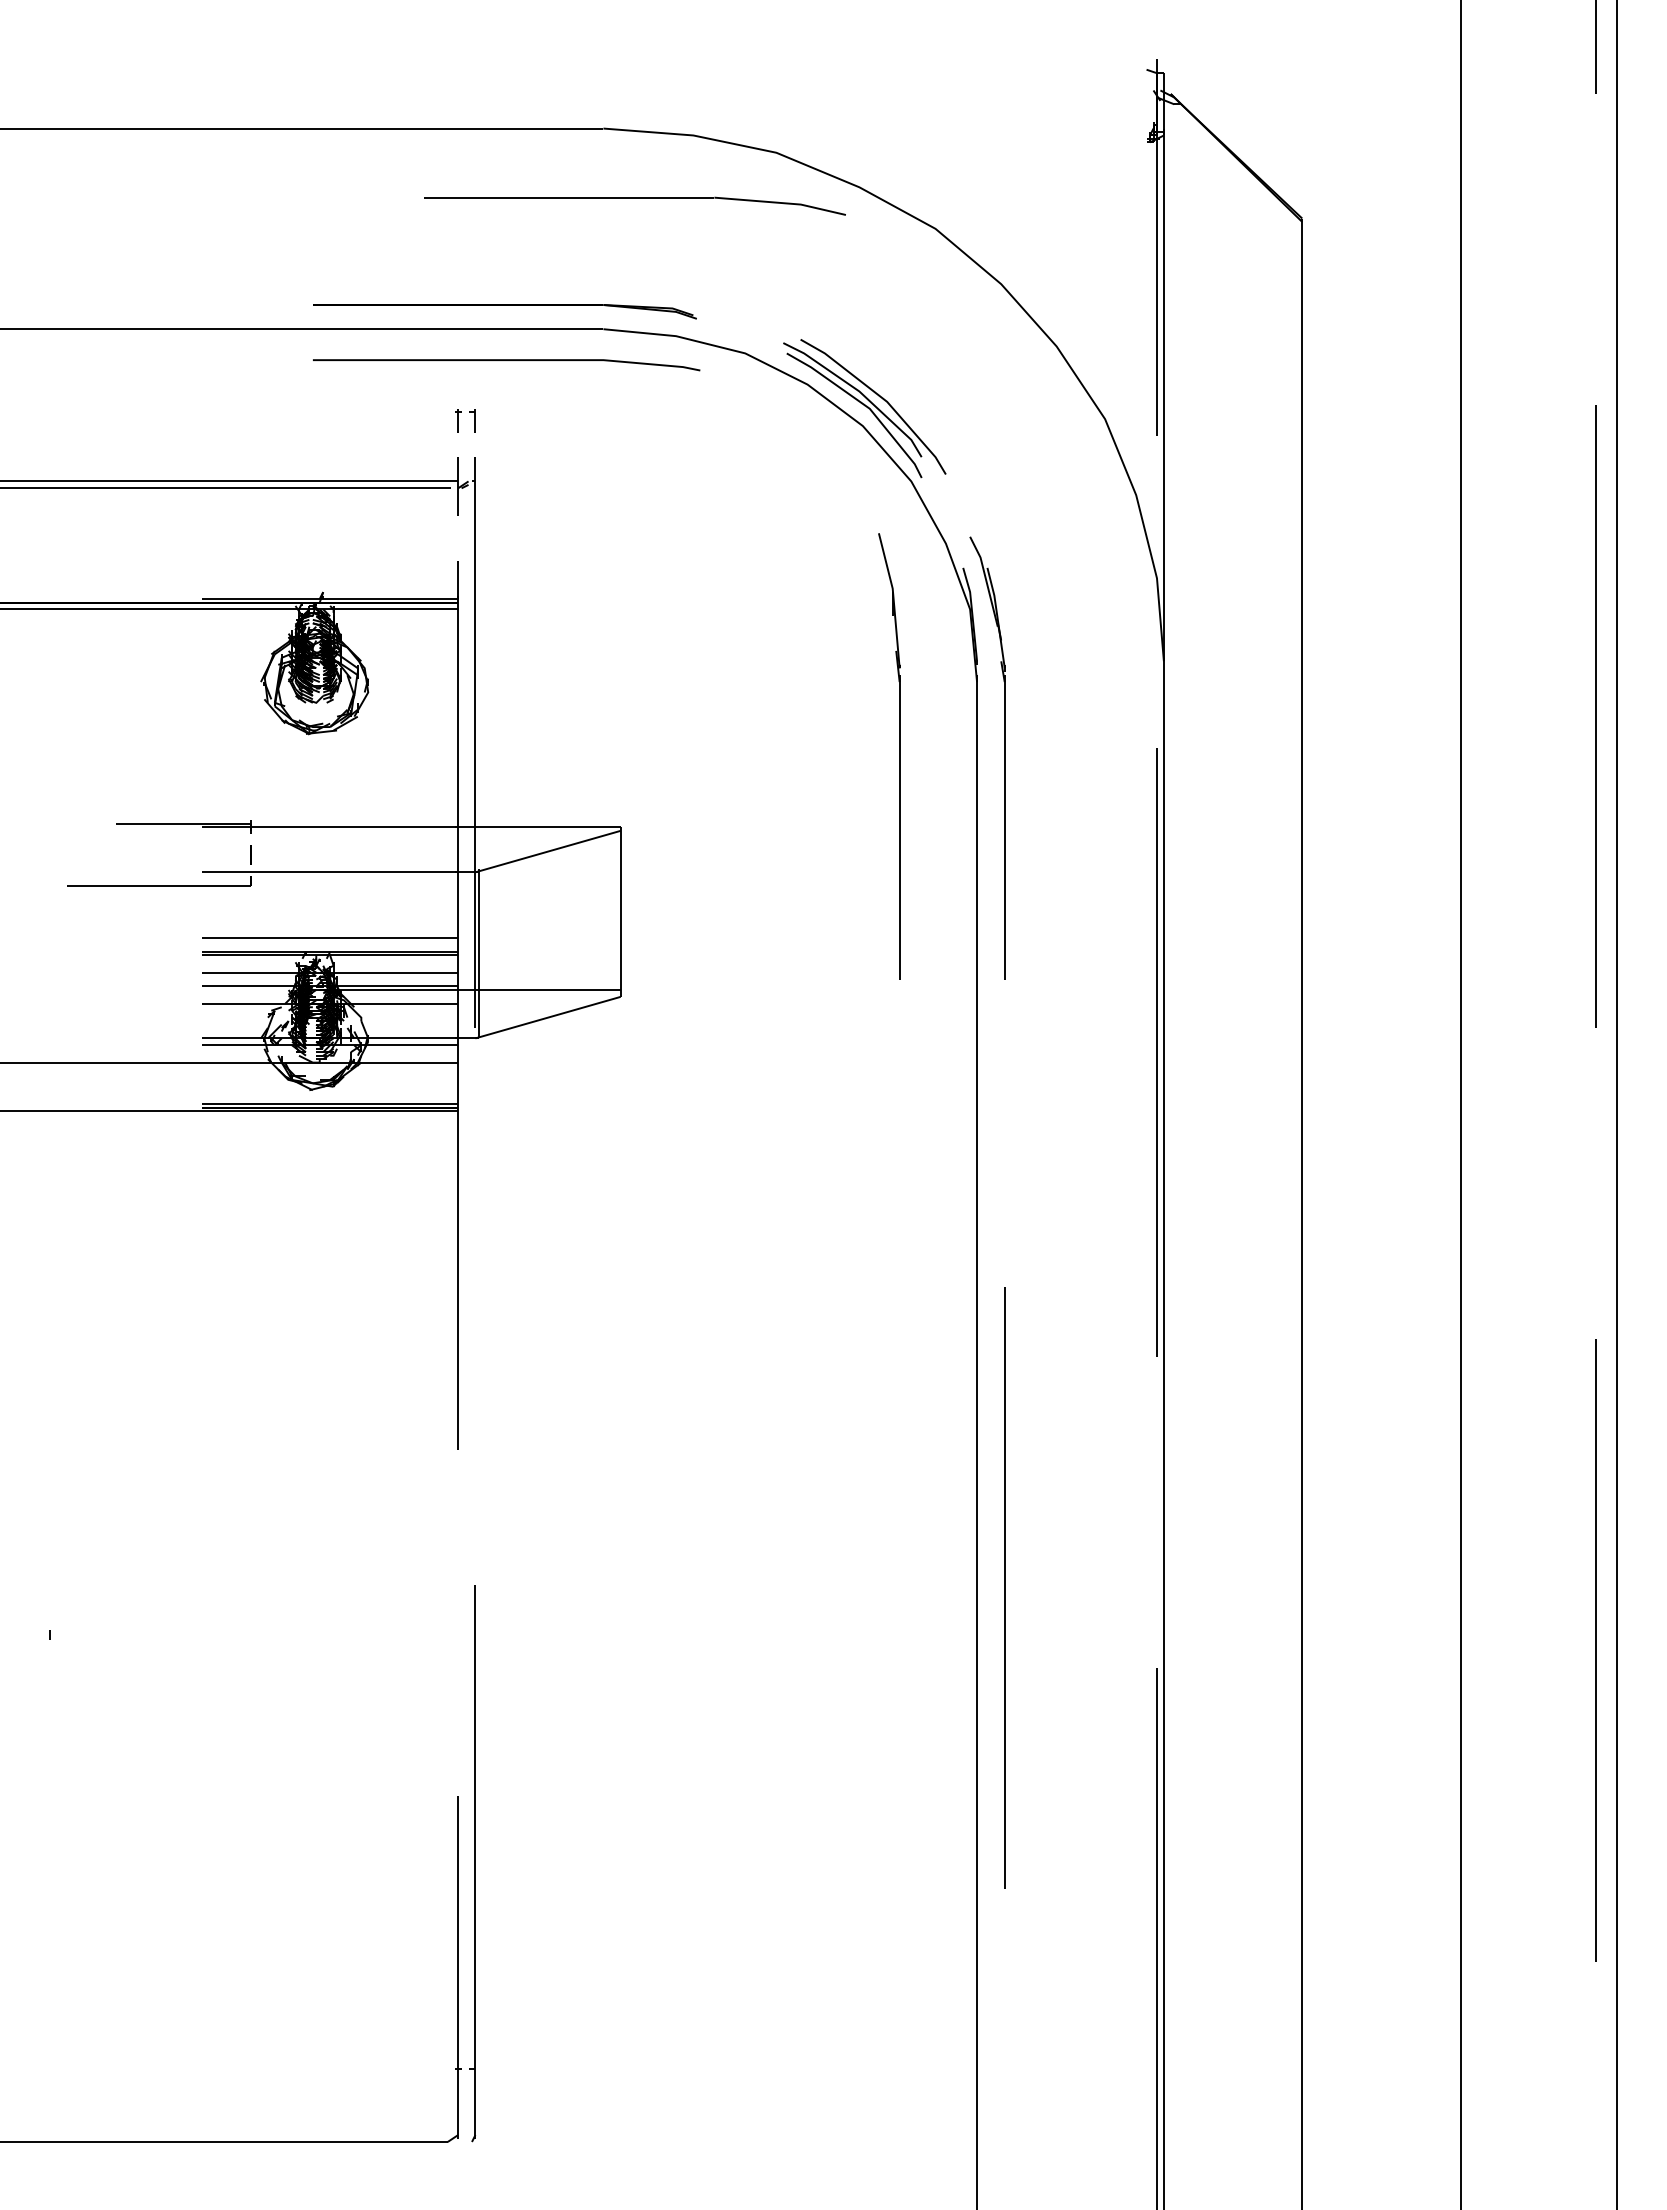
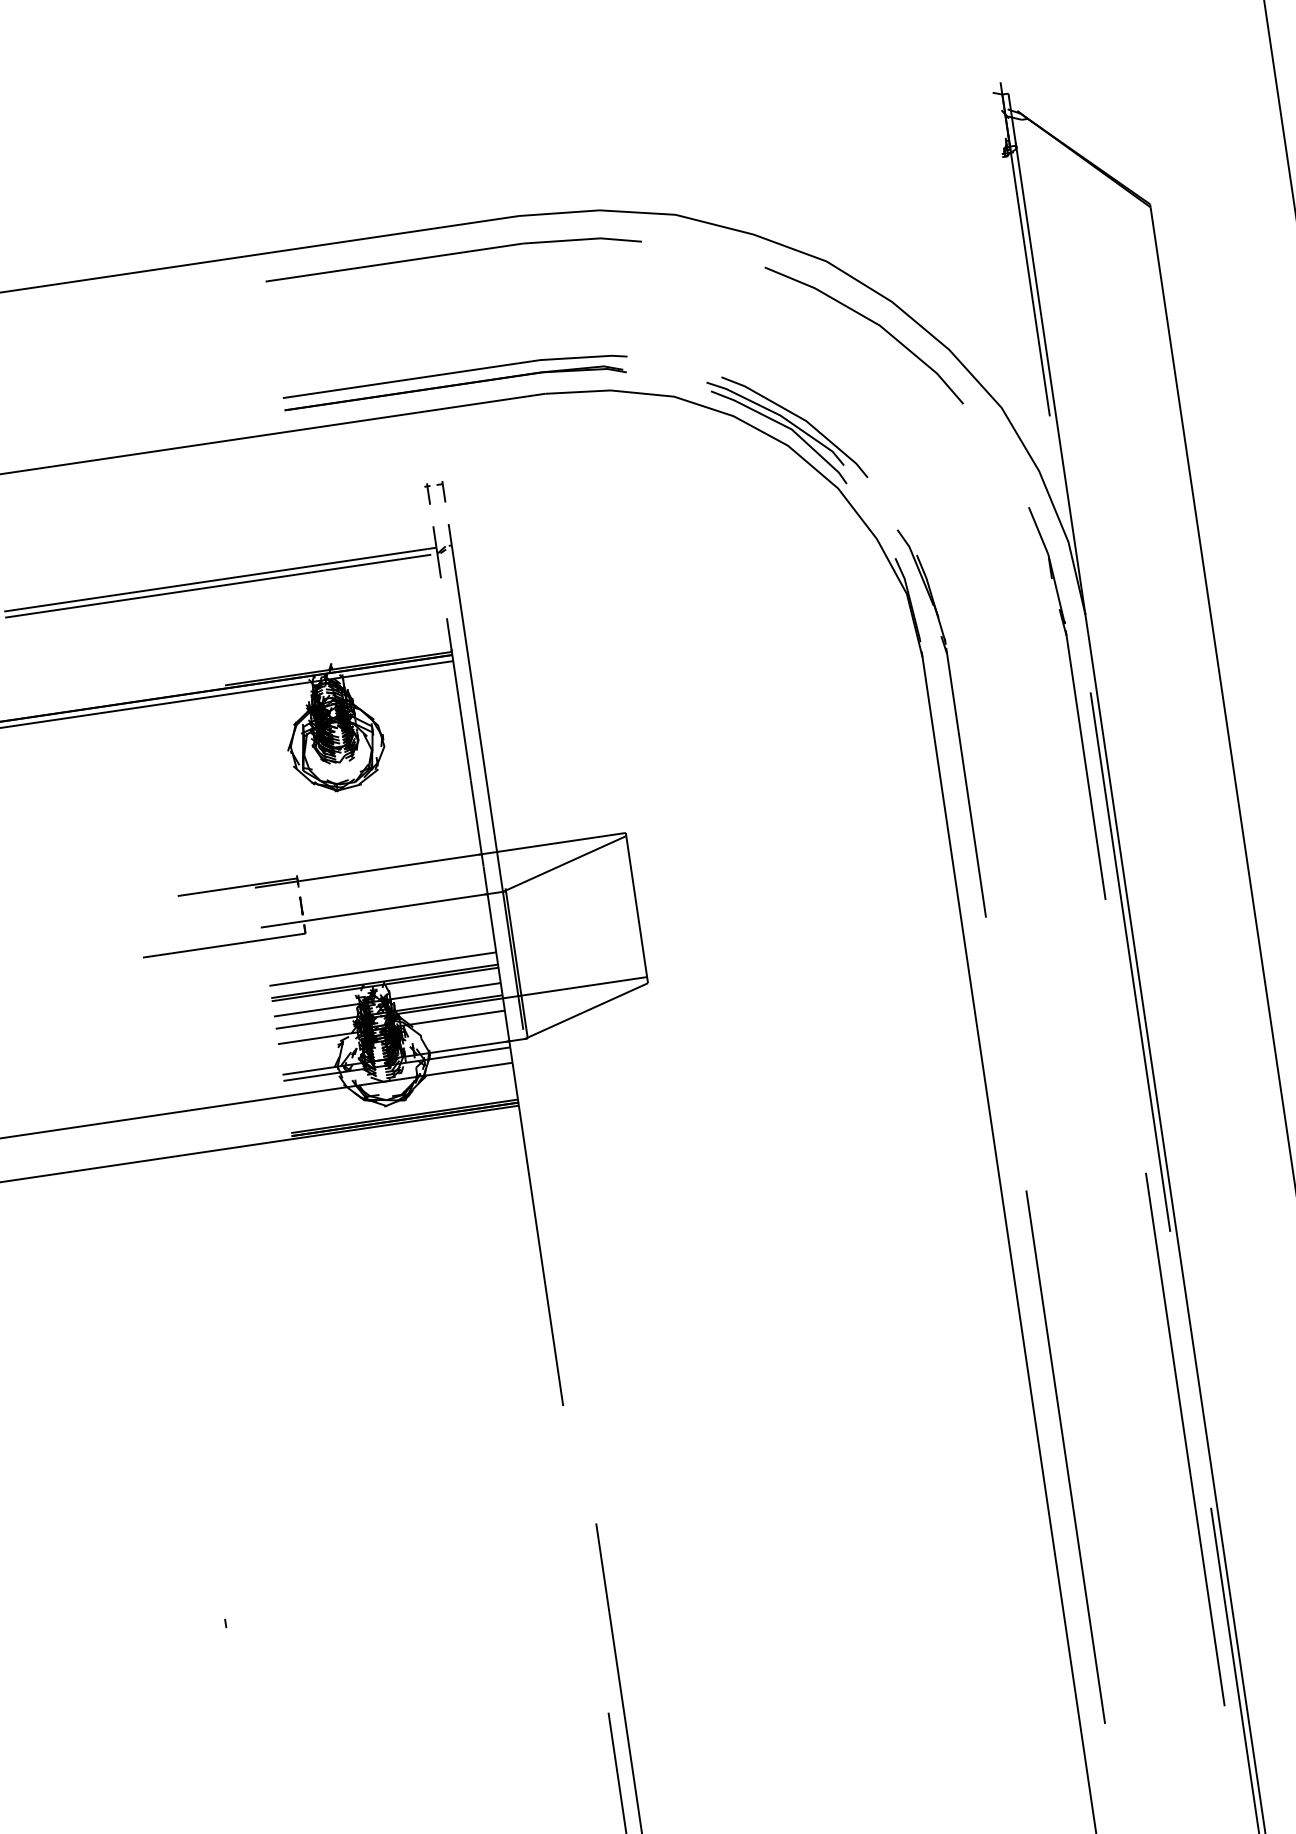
part: (634, 198) -> (452, 254), moved
line: (974, 302) -> (870, 321), added
line: (506, 360) -> (454, 373), moved
part: (899, 756) -> (1076, 702), moved
line: (1139, 1587) -> (1185, 1438), added

